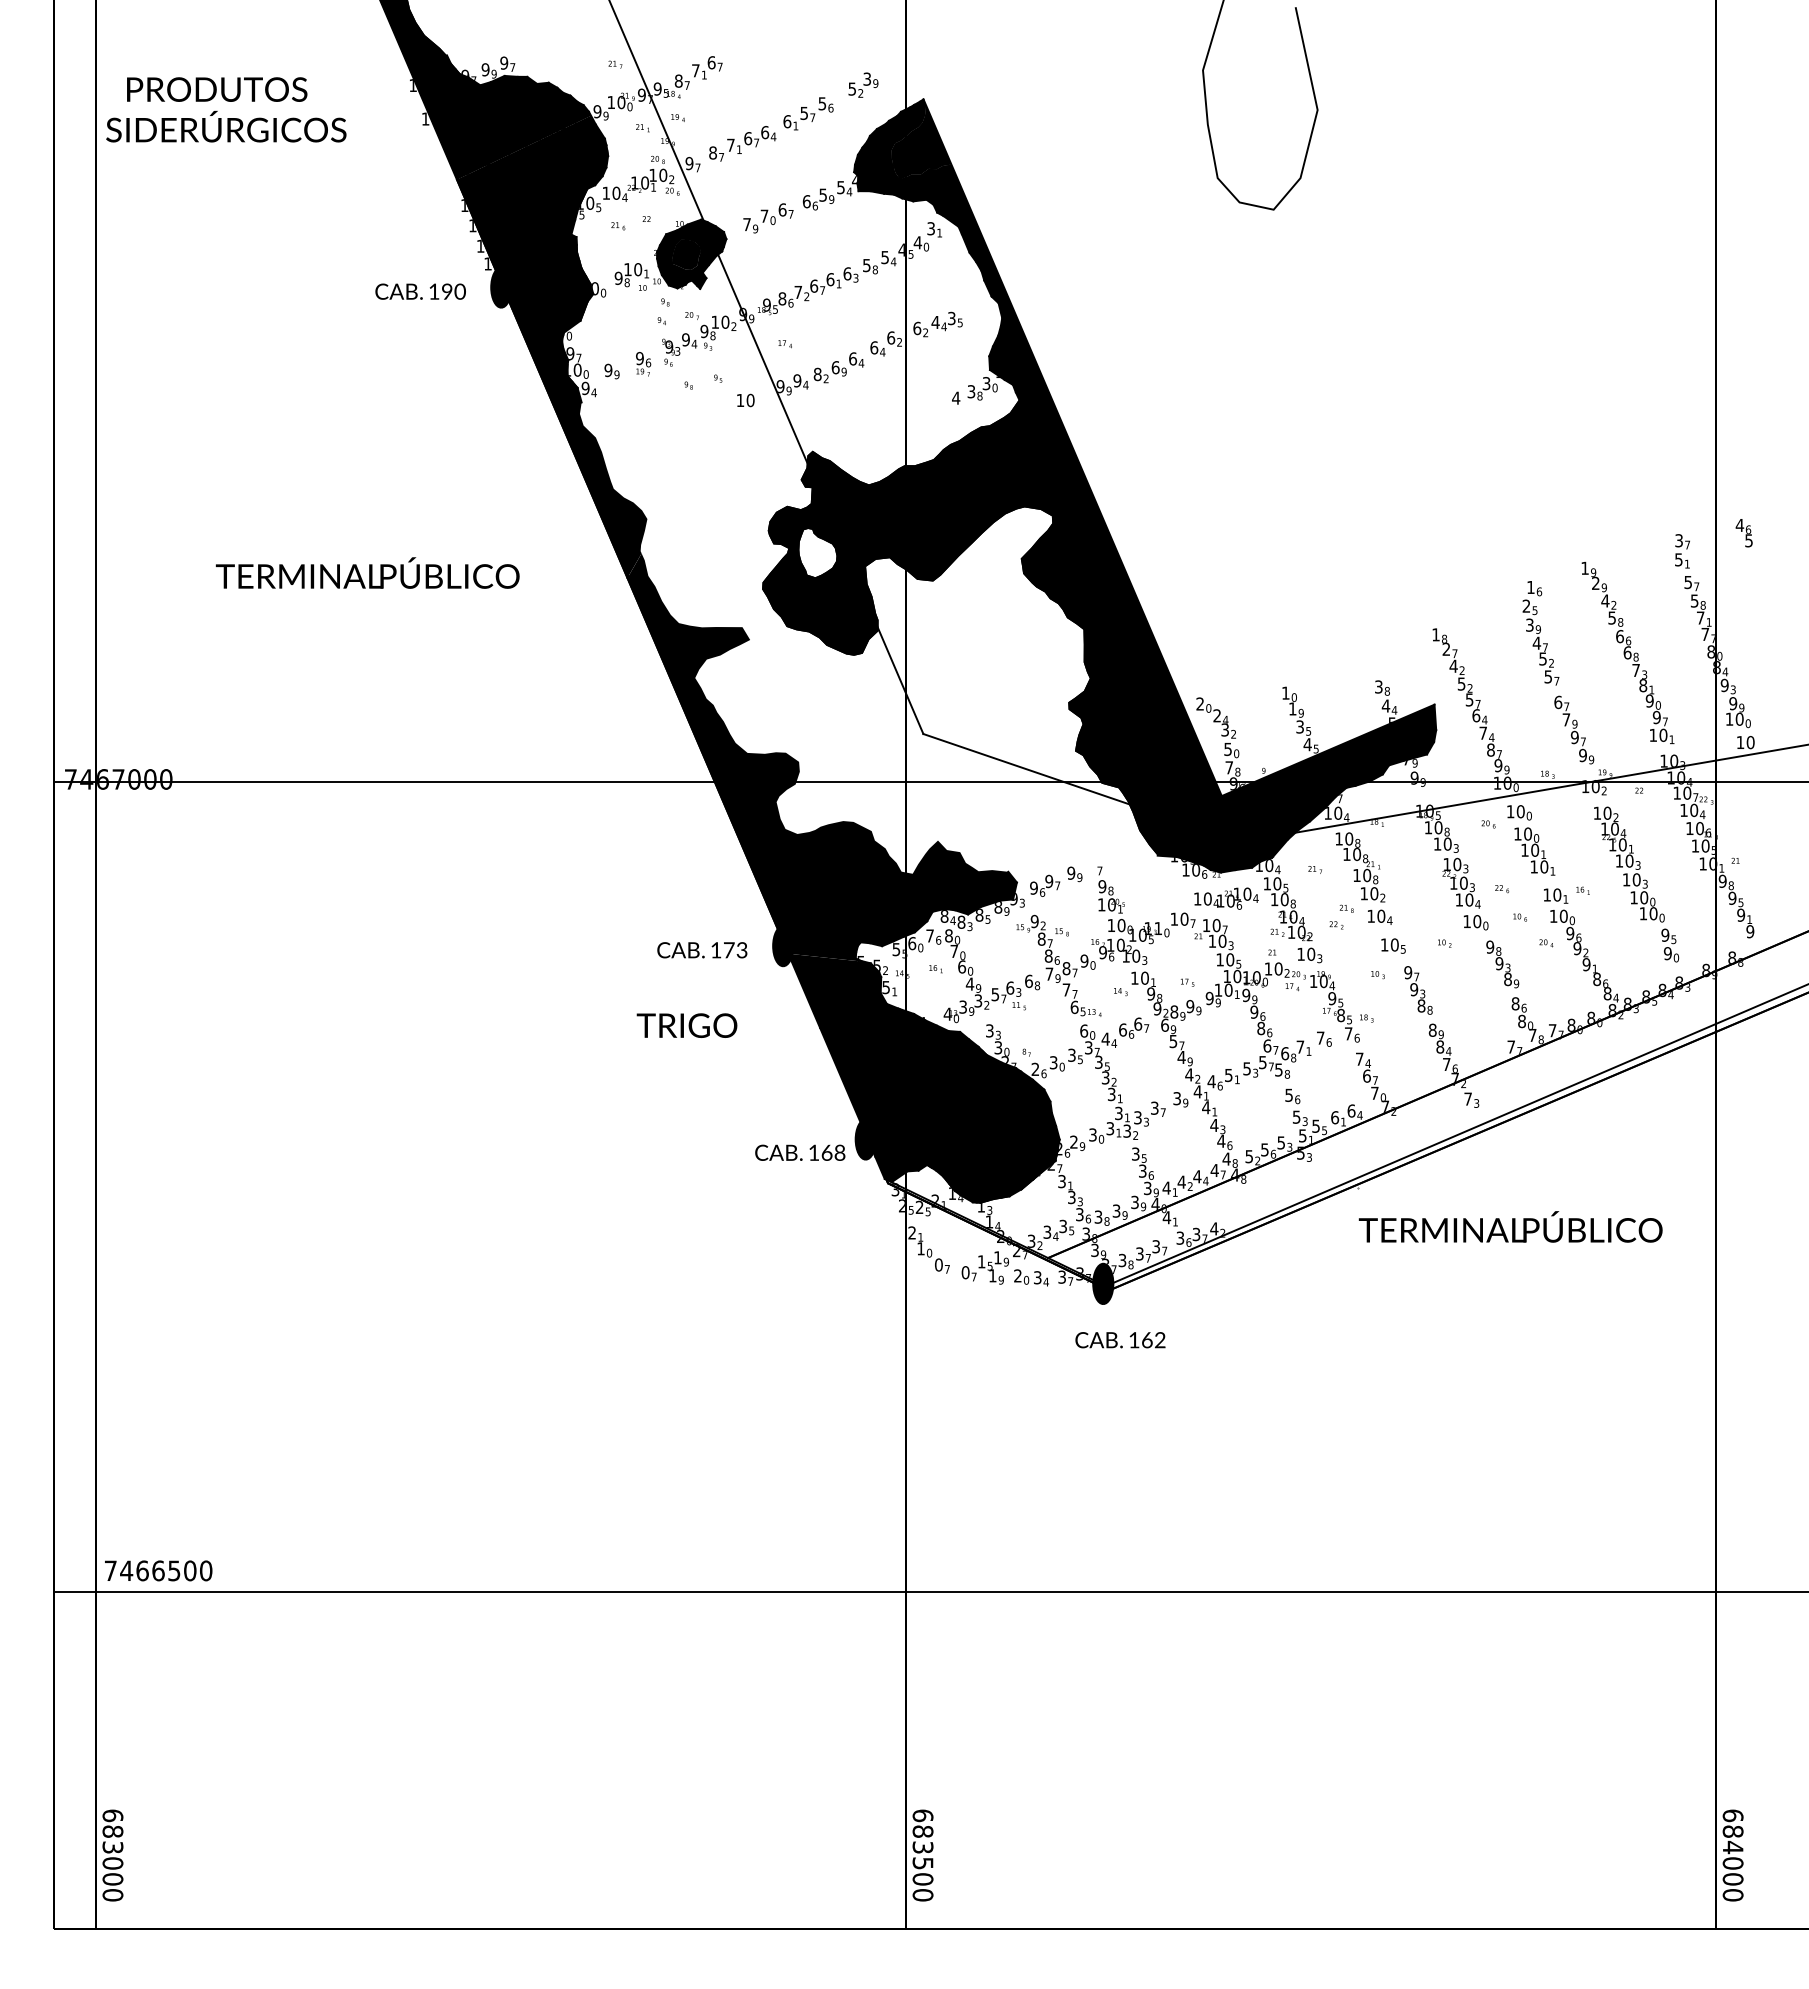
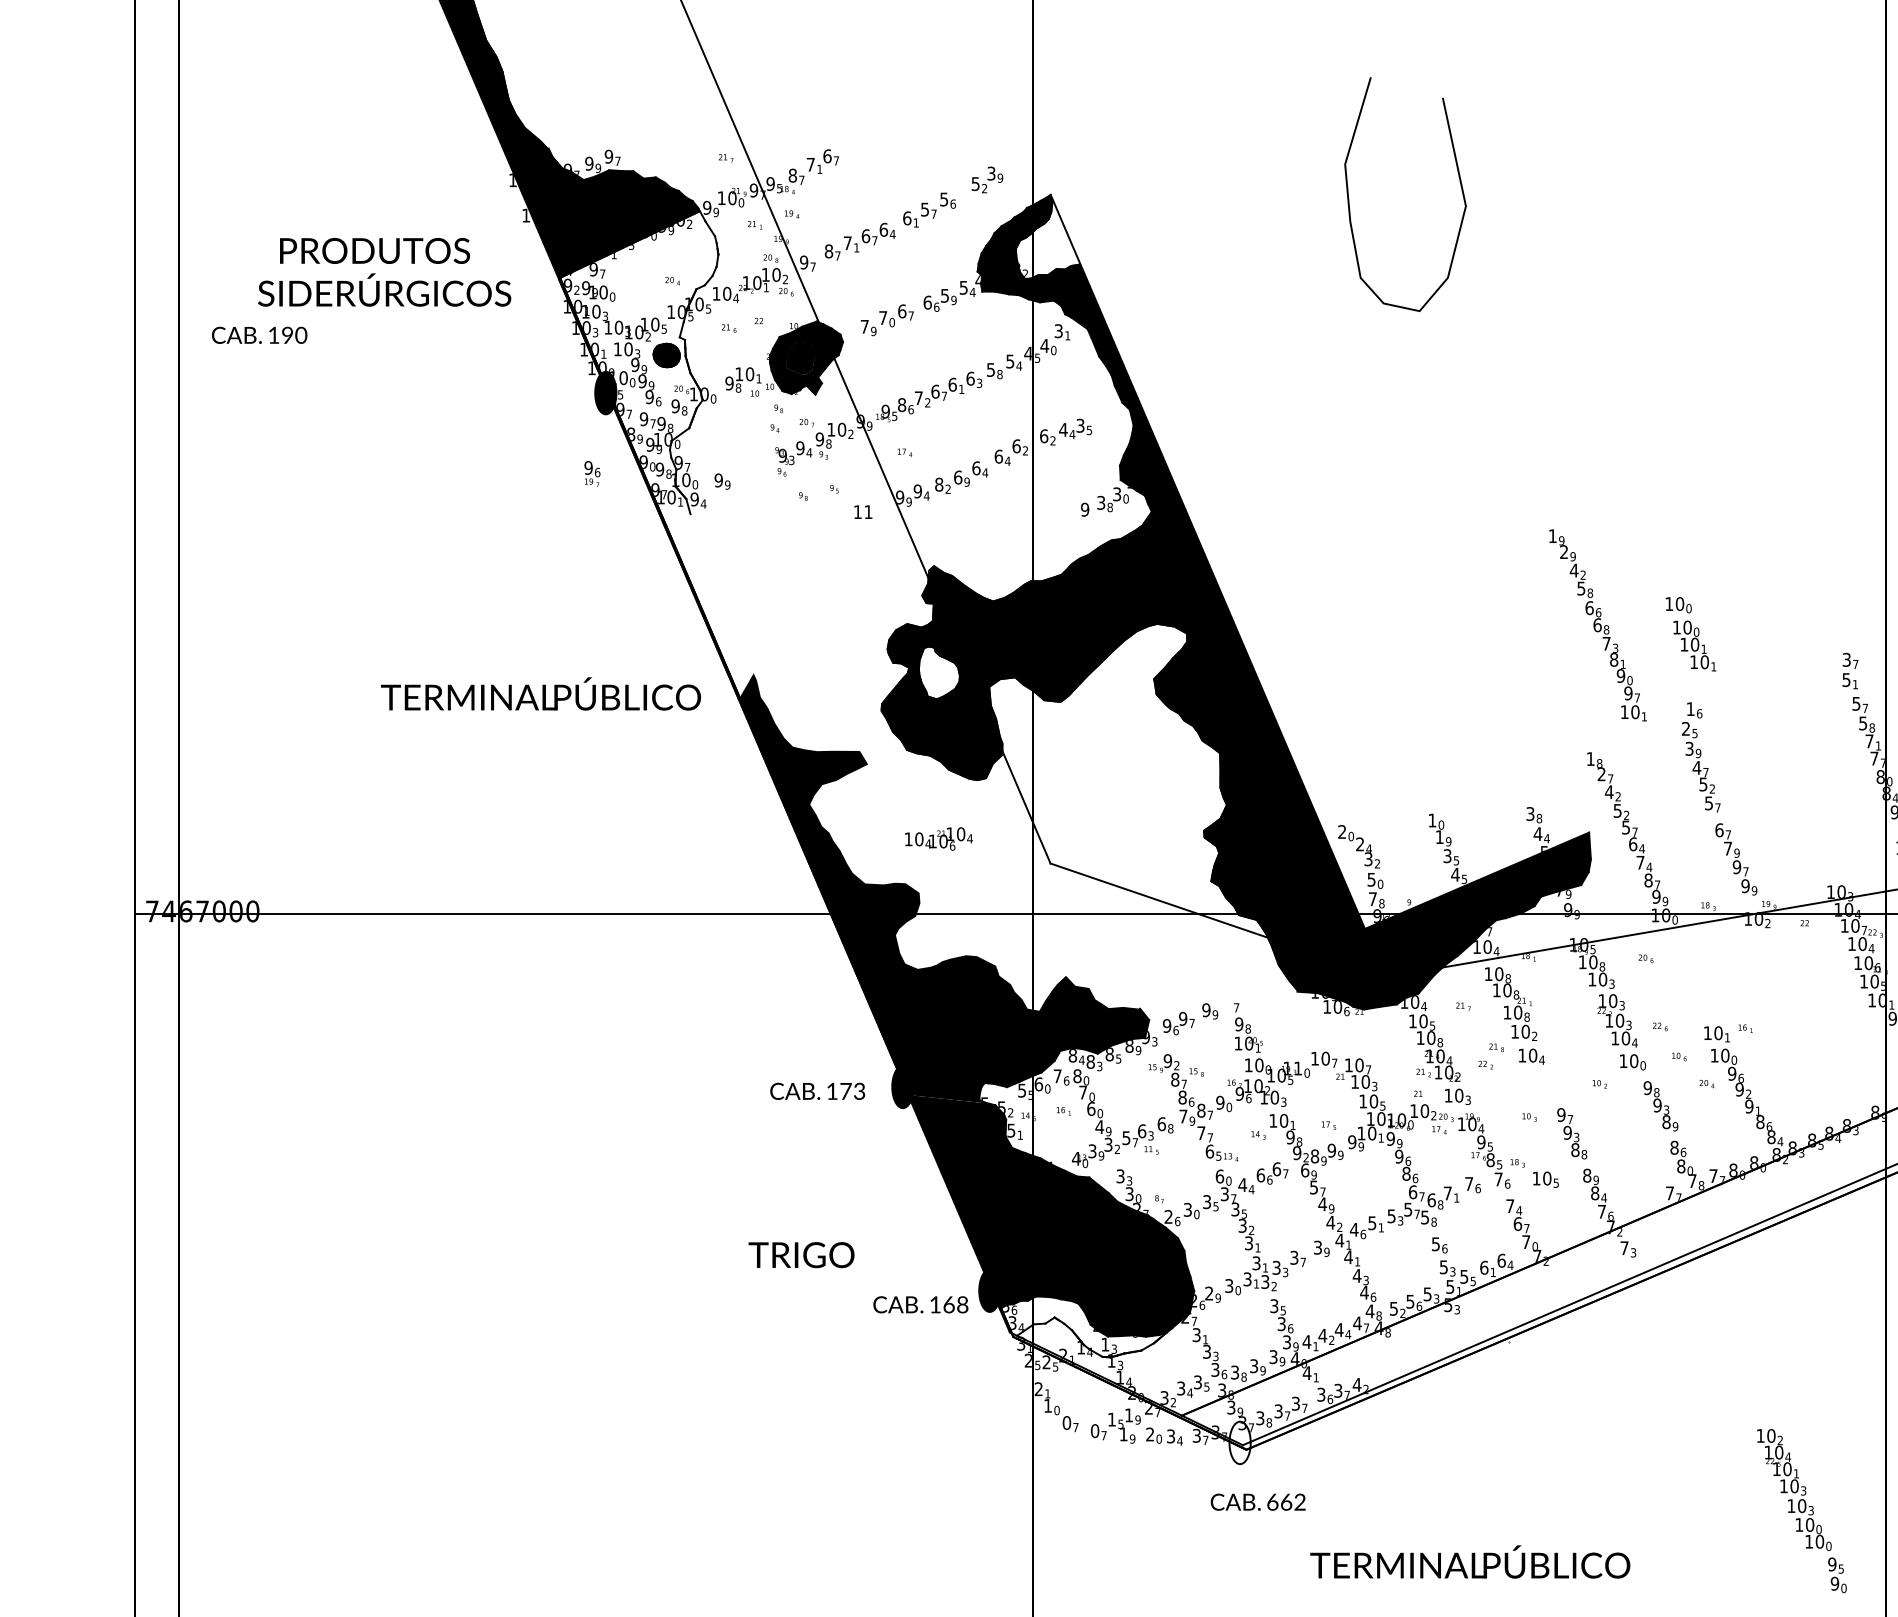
text: (226, 109) -> (384, 271), moved
fill: (921, 141) -> (1048, 239), removed
text: (420, 291) -> (259, 335), moved
fill: (551, 346) -> (658, 455), removed
text: (643, 364) -> (592, 474), moved
text: (956, 397) -> (1085, 508), 4 -> 9
text: (750, 400) -> (868, 512), 10 -> 11
text: (367, 572) -> (540, 693), moved
text: (1627, 652) -> (1597, 624), moved
text: (1531, 840) -> (1691, 634), moved
text: (1636, 884) -> (1801, 1510), moved
text: (1226, 898) -> (939, 838), moved
text: (1393, 945) -> (1545, 1179), moved
text: (686, 1025) -> (800, 1254), moved
fill: (954, 1173) -> (1083, 1326), removed
text: (1510, 1226) -> (1470, 1561), moved
fill: (1103, 1283) -> (1240, 1442), removed
text: (1134, 1340) -> (1273, 1502), 162 -> 662

